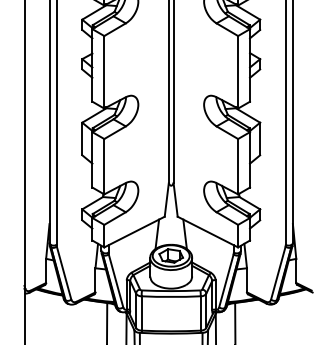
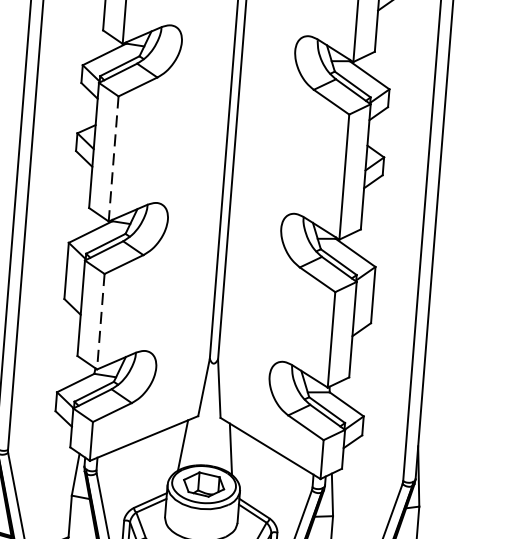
line: (104, 72) -> (113, 159), solid -> dashed
line: (104, 166) -> (101, 321), solid -> dashed

